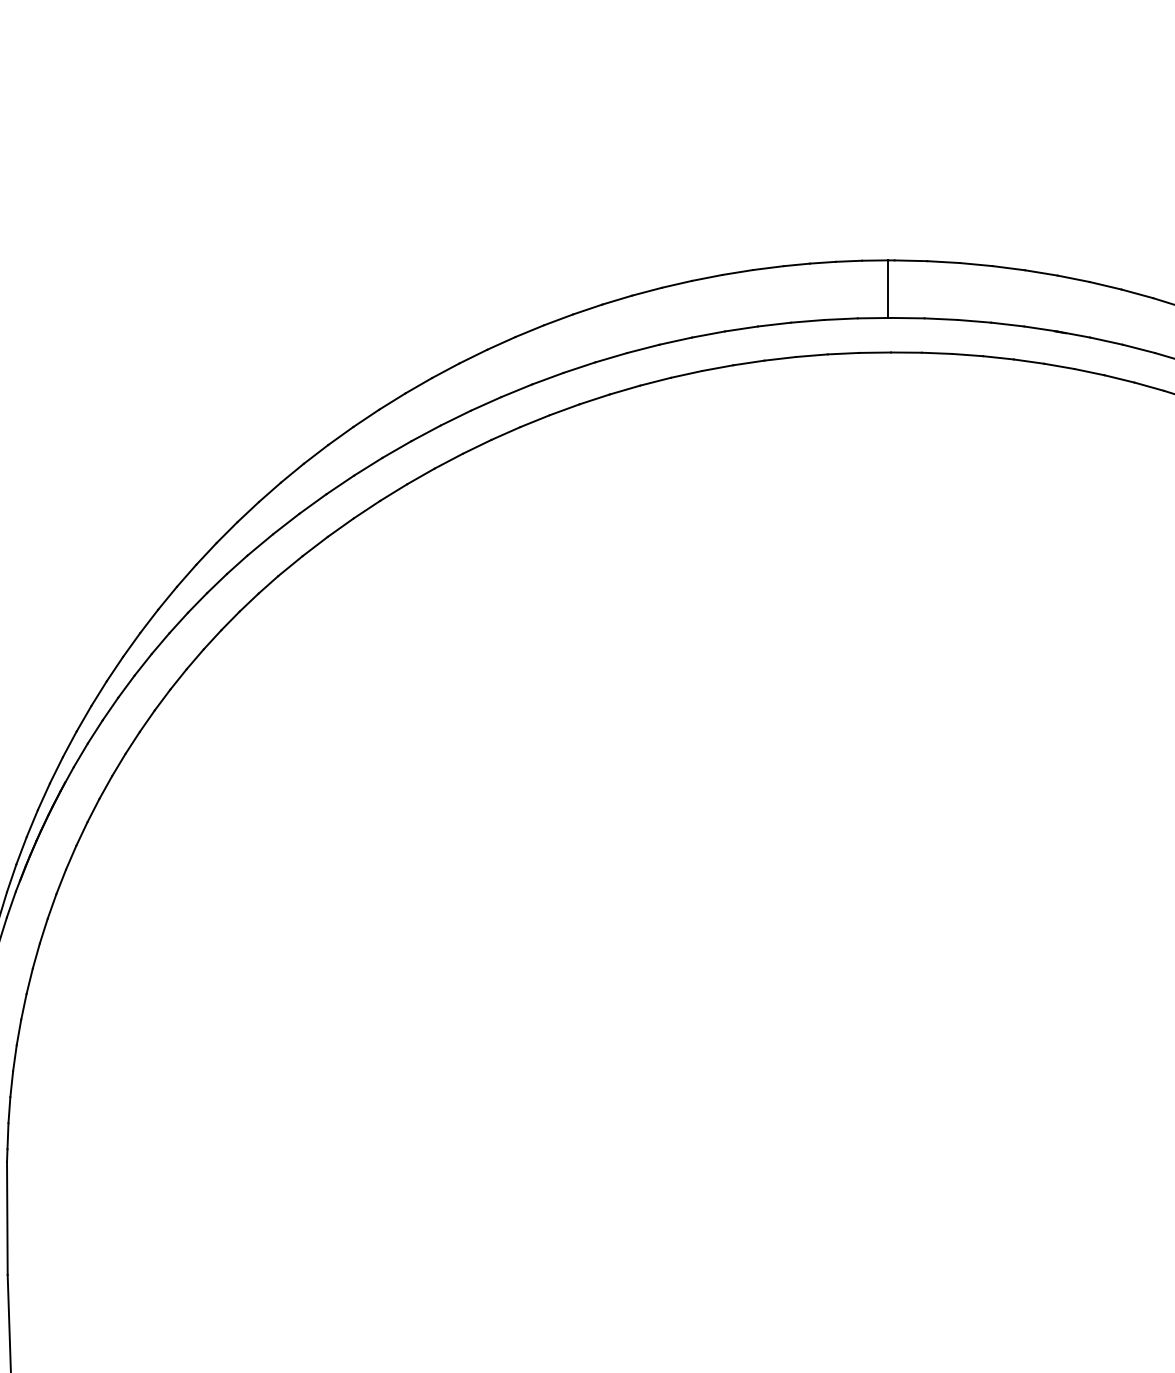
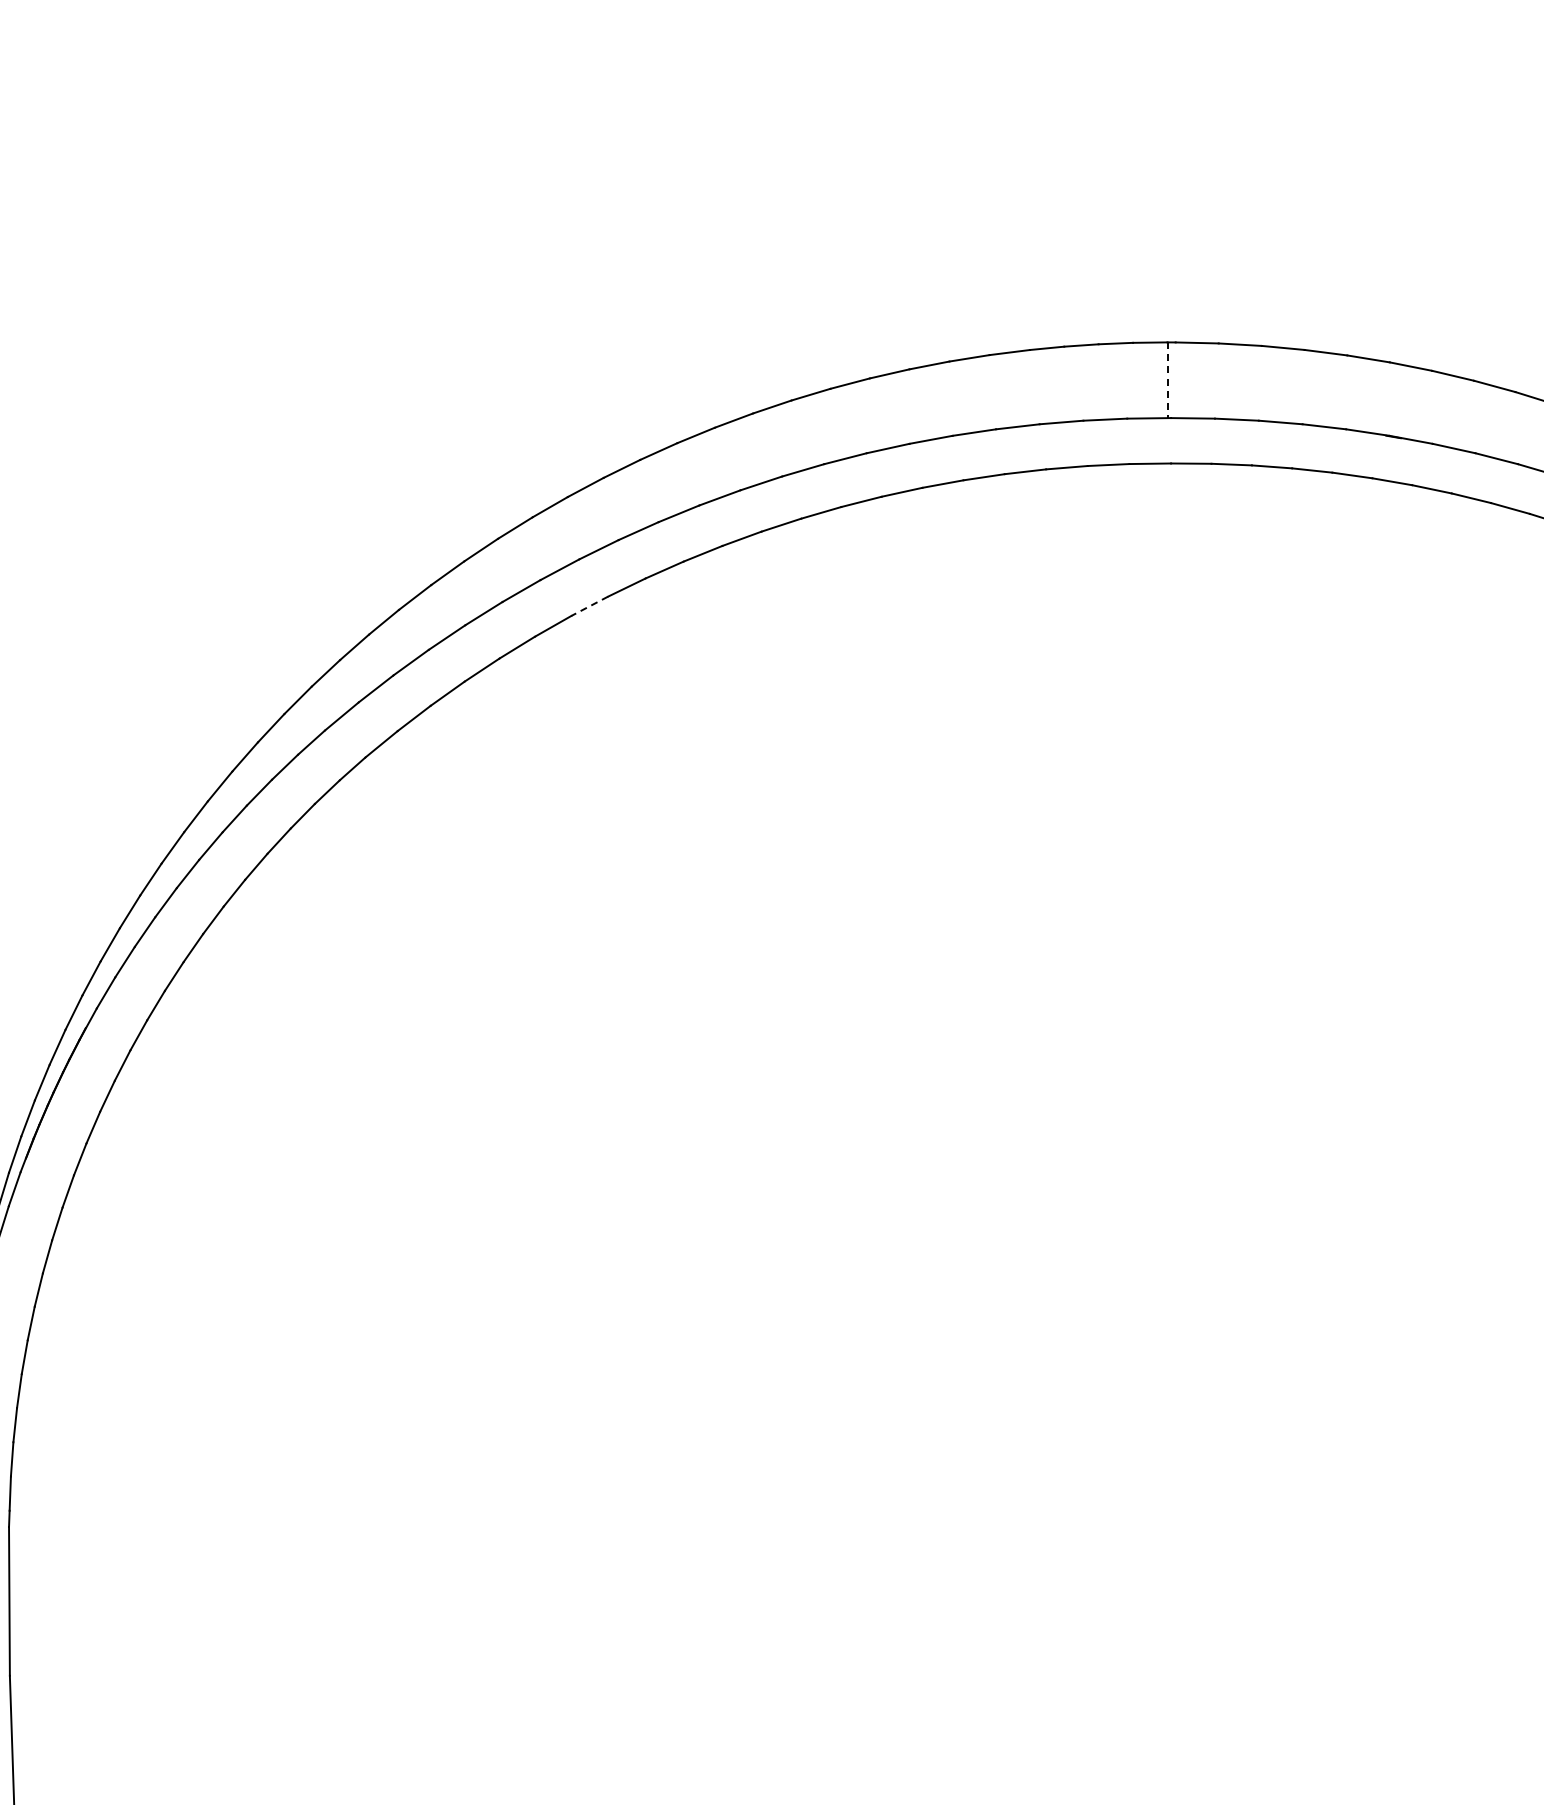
line: (888, 288) -> (1167, 379), solid -> dashed
line: (448, 461) -> (589, 606), solid -> dashed

